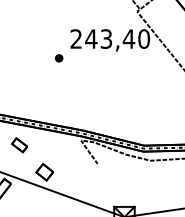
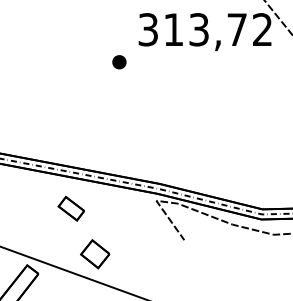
text: (110, 38) -> (205, 28), 243,40 -> 313,72
part: (19, 145) -> (71, 209), moved

